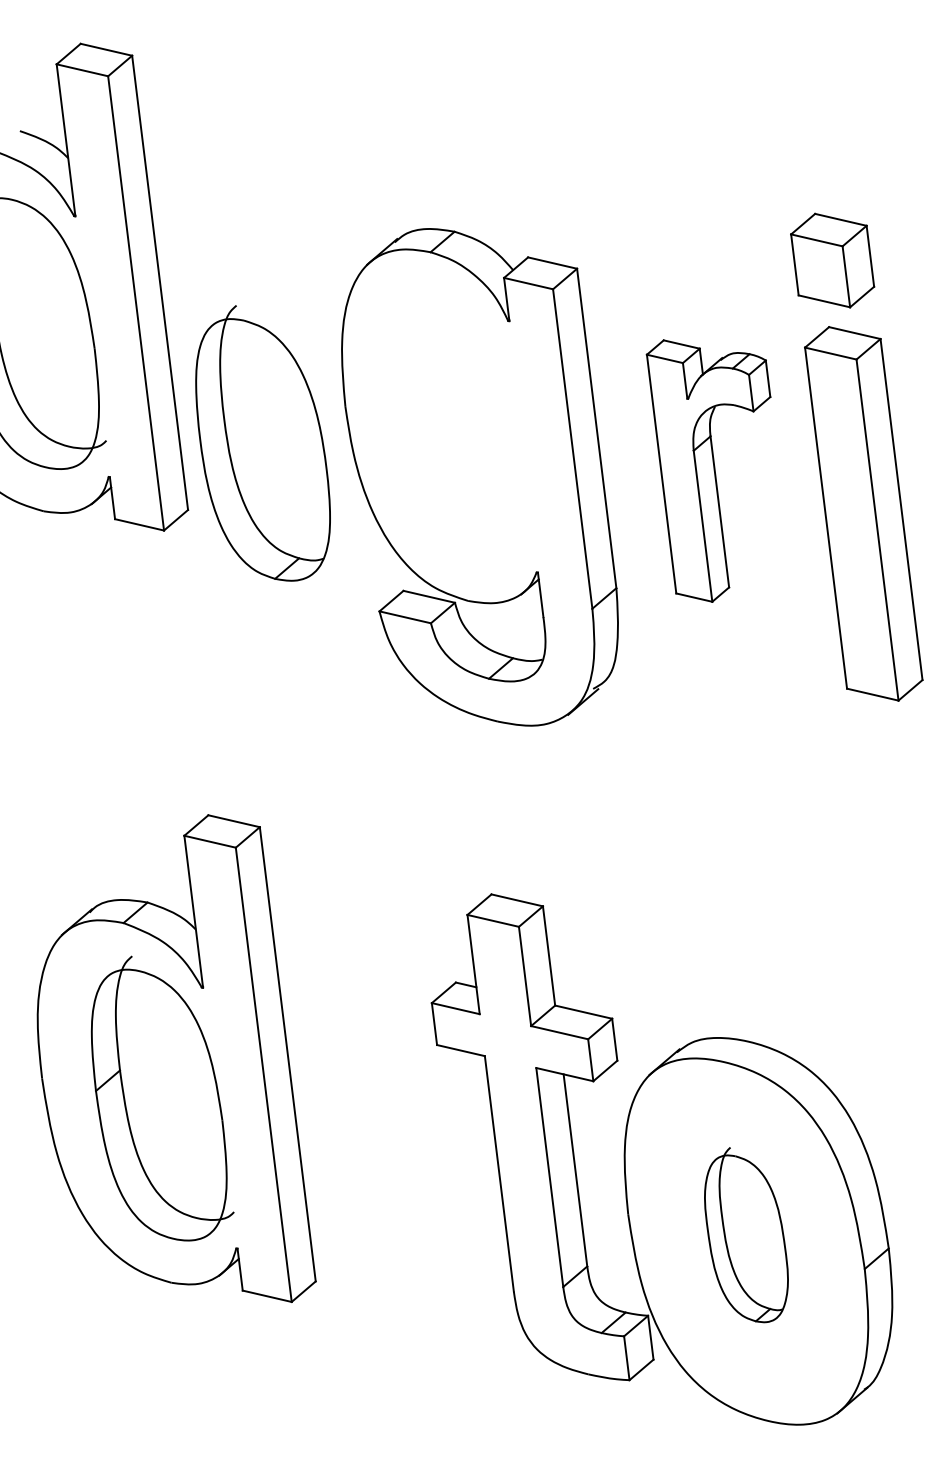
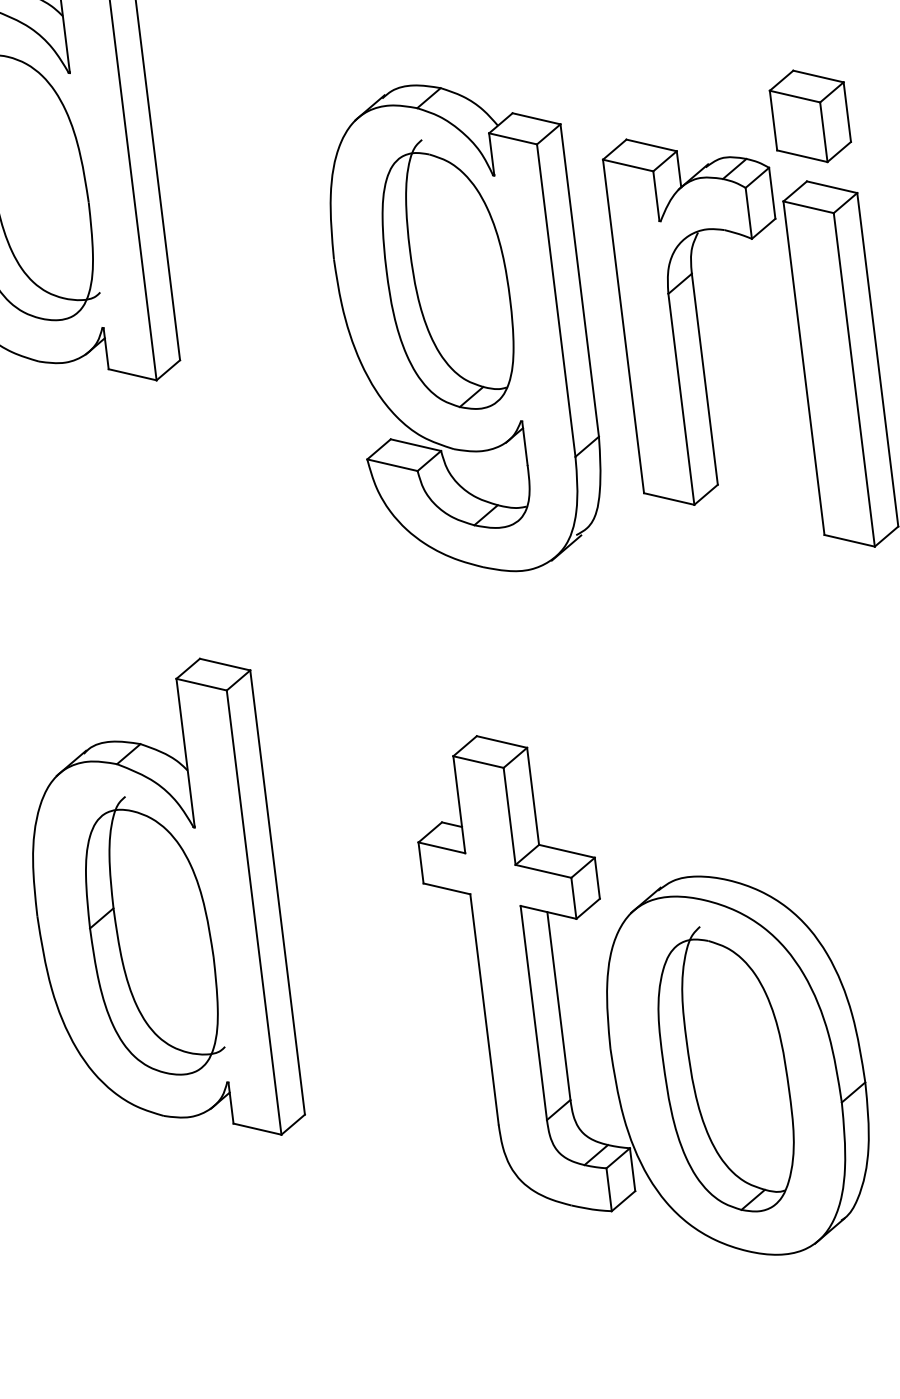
part: (262, 443) -> (447, 274), moved
part: (708, 470) -> (689, 321), size x1.43
part: (746, 1234) -> (726, 1068), size x1.67

